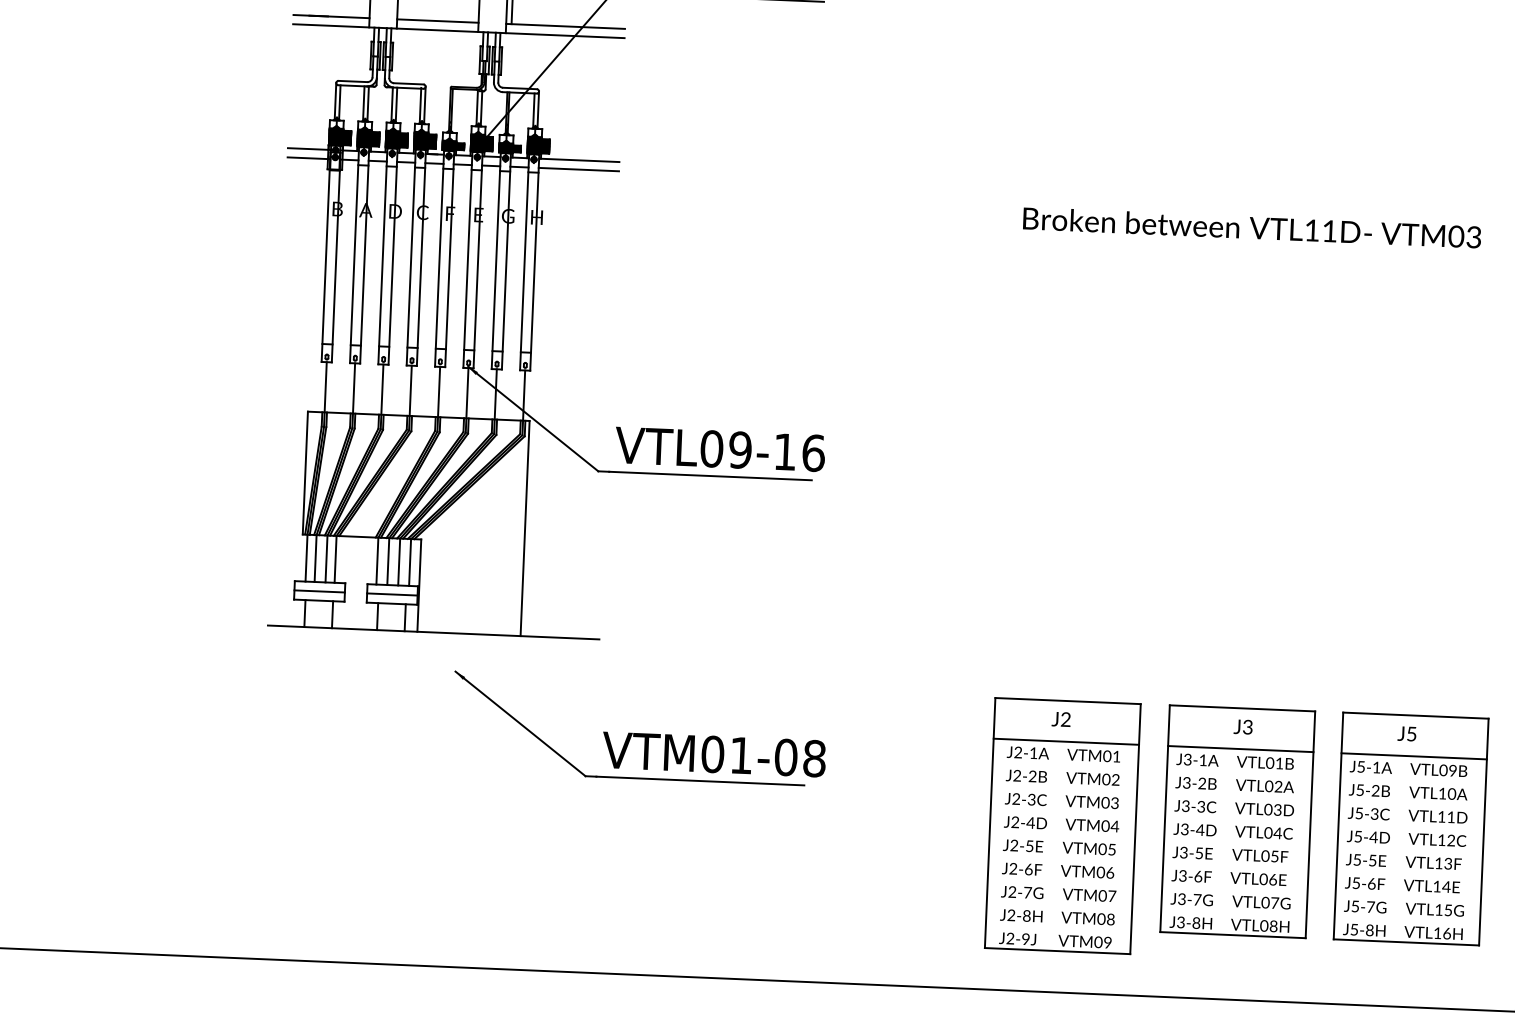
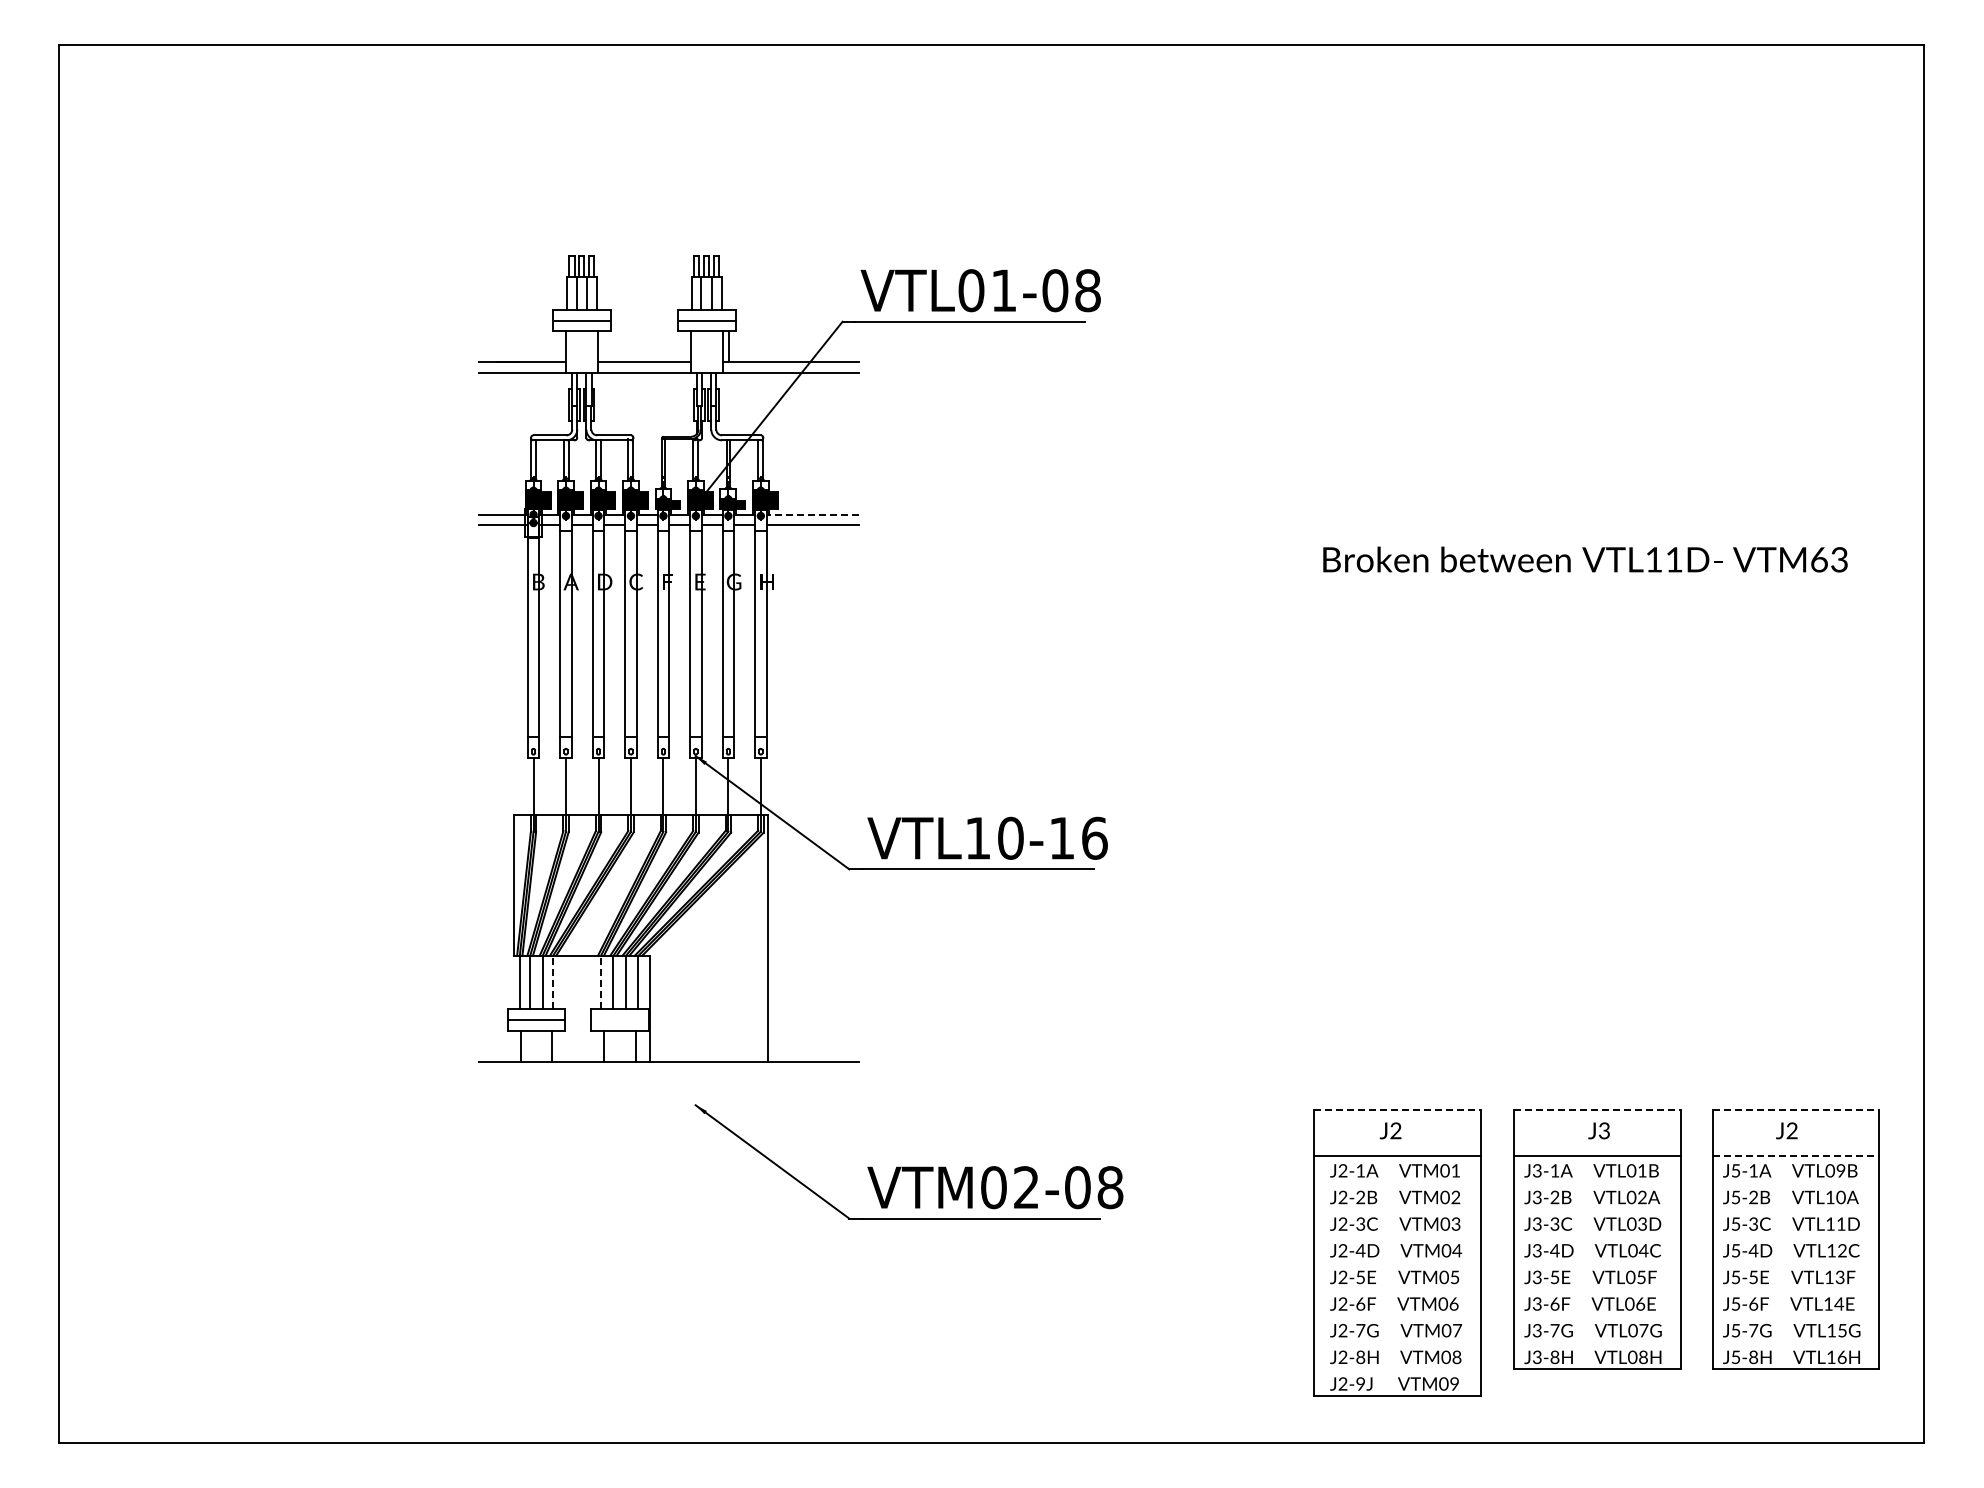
line: (579, 160) -> (812, 514), solid -> dashed
text: (1456, 236) -> (1819, 559), VTM03 -> VTM63
text: (726, 448) -> (994, 837), VTL09-16 -> VTL10-16
line: (335, 559) -> (553, 982), solid -> dashed
line: (376, 560) -> (600, 982), solid -> dashed
line: (392, 594) -> (619, 1020), removed
line: (1068, 701) -> (1398, 1109), solid -> dashed
line: (1242, 708) -> (1597, 1109), solid -> dashed
line: (1416, 715) -> (1796, 1109), solid -> dashed
text: (1411, 733) -> (1791, 1130), J5 -> J2
text: (741, 755) -> (1026, 1187), VTM01-08 -> VTM02-08
line: (1414, 756) -> (1796, 1156), solid -> dashed

